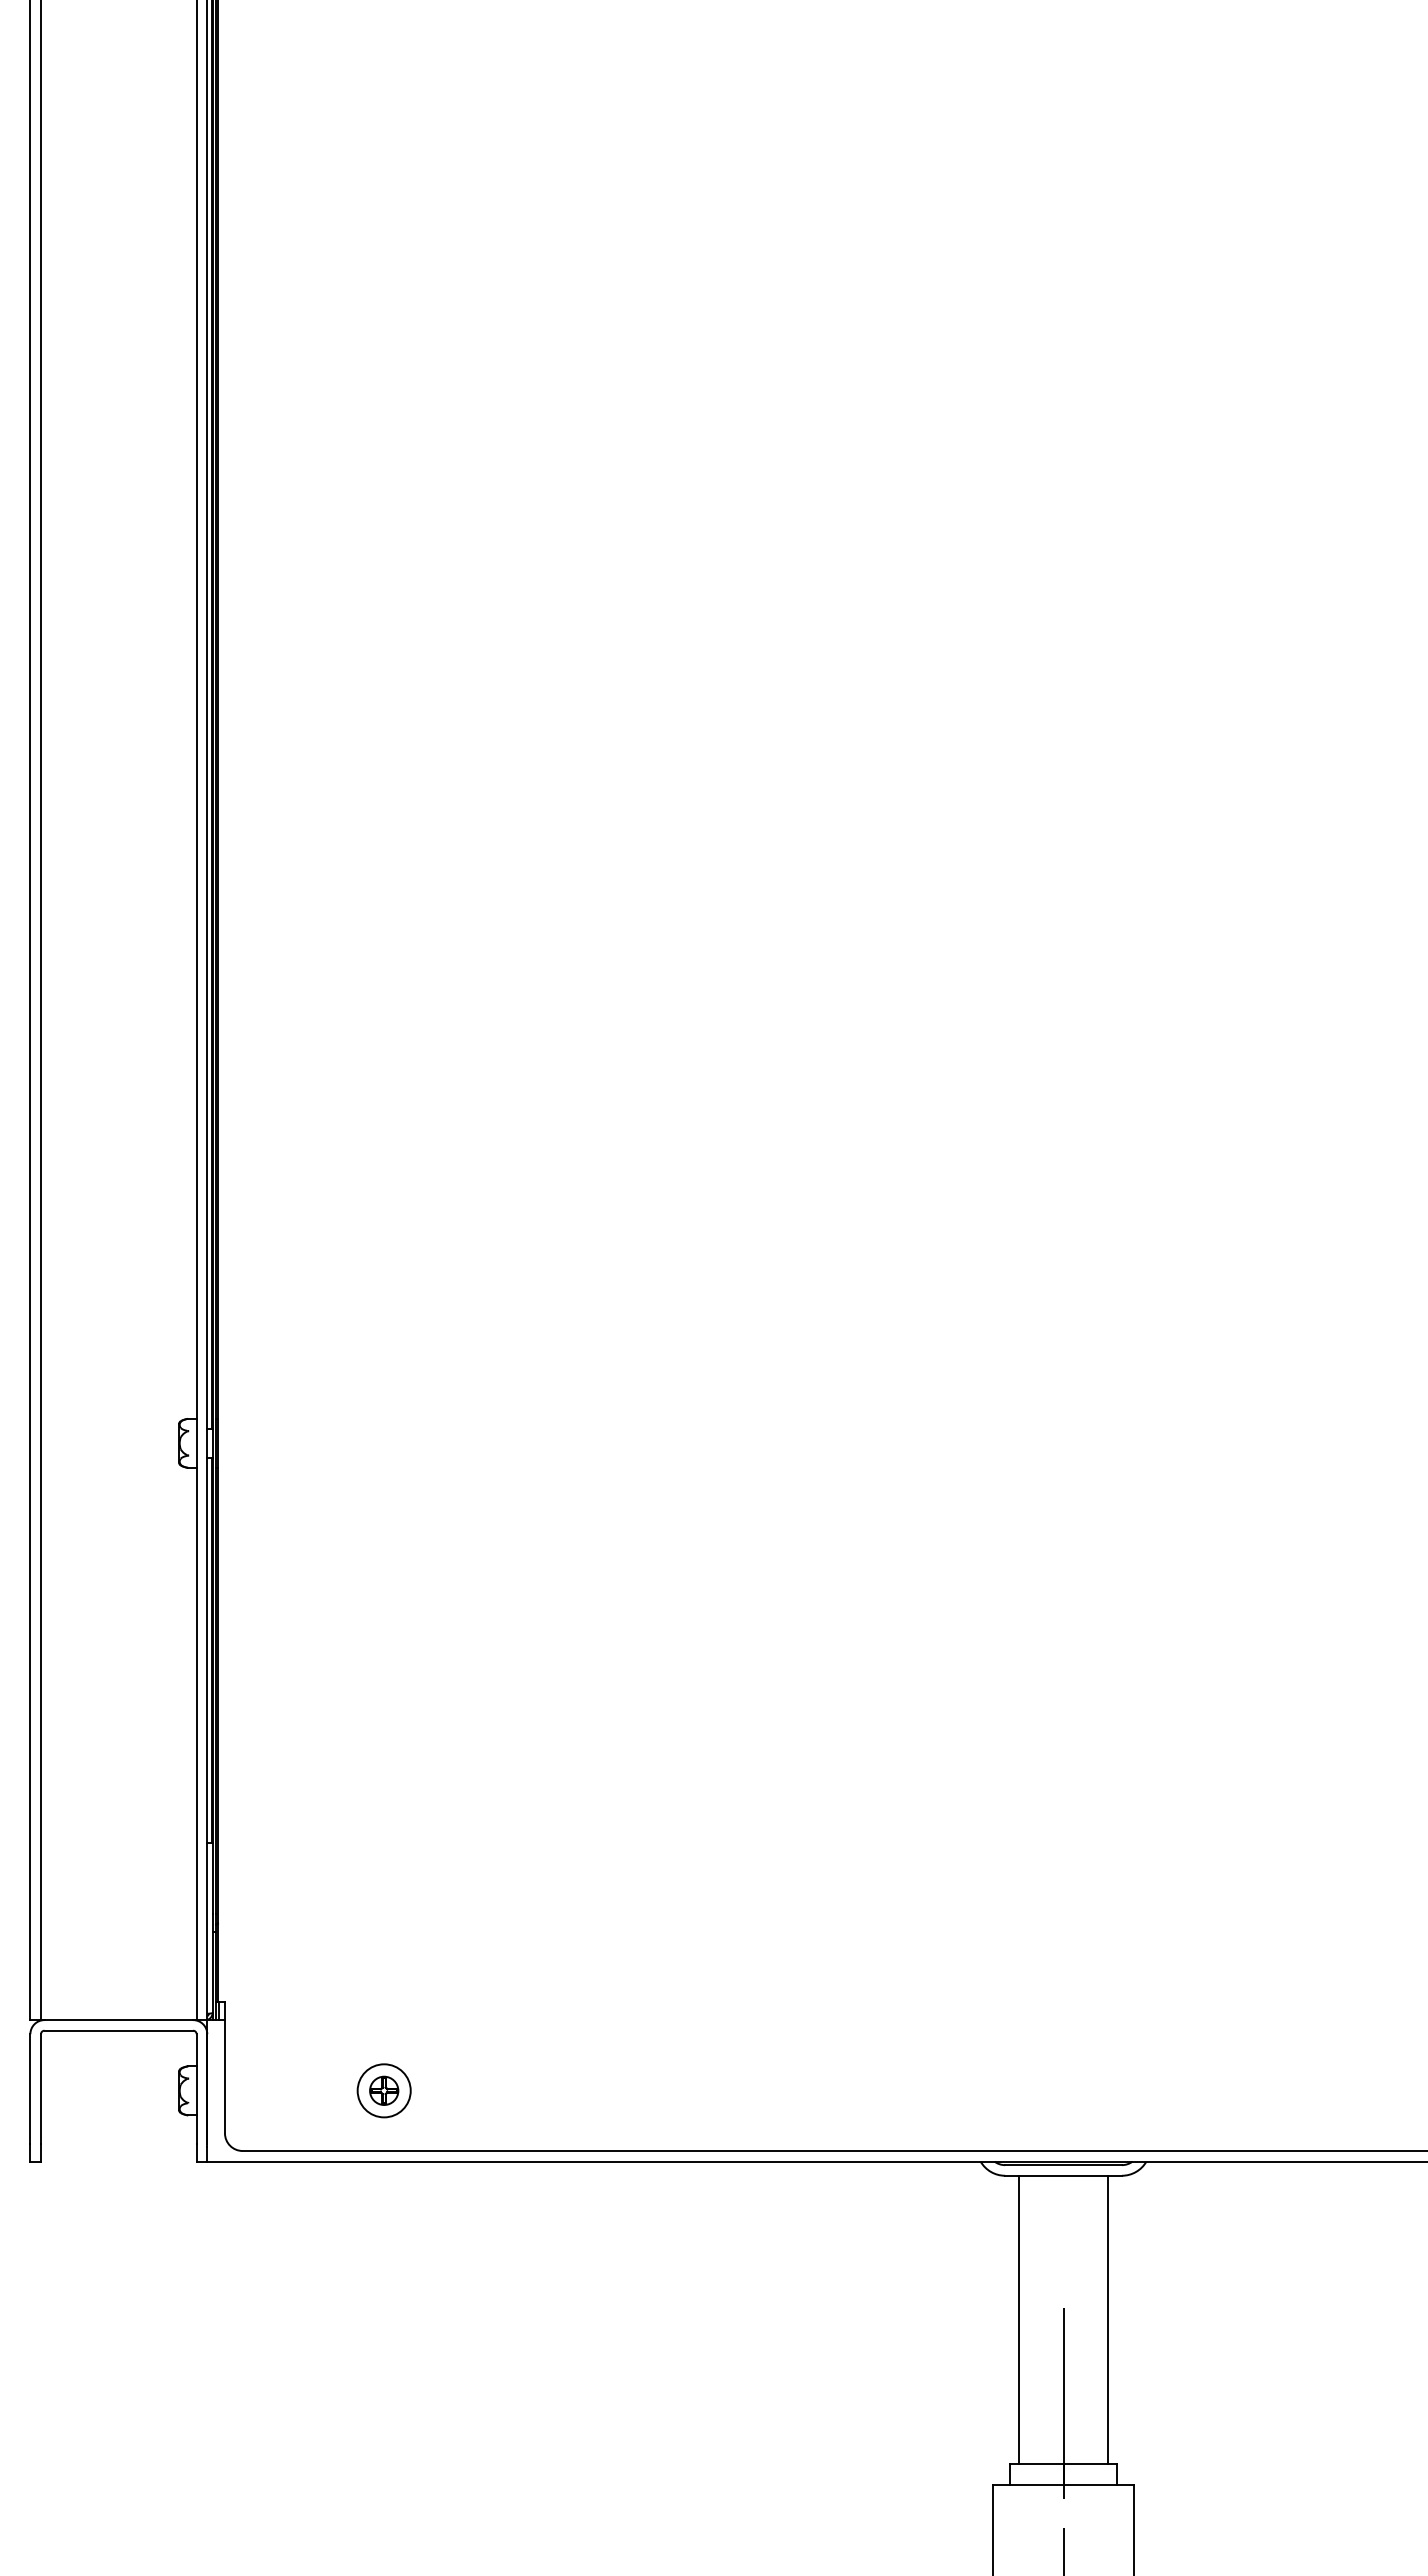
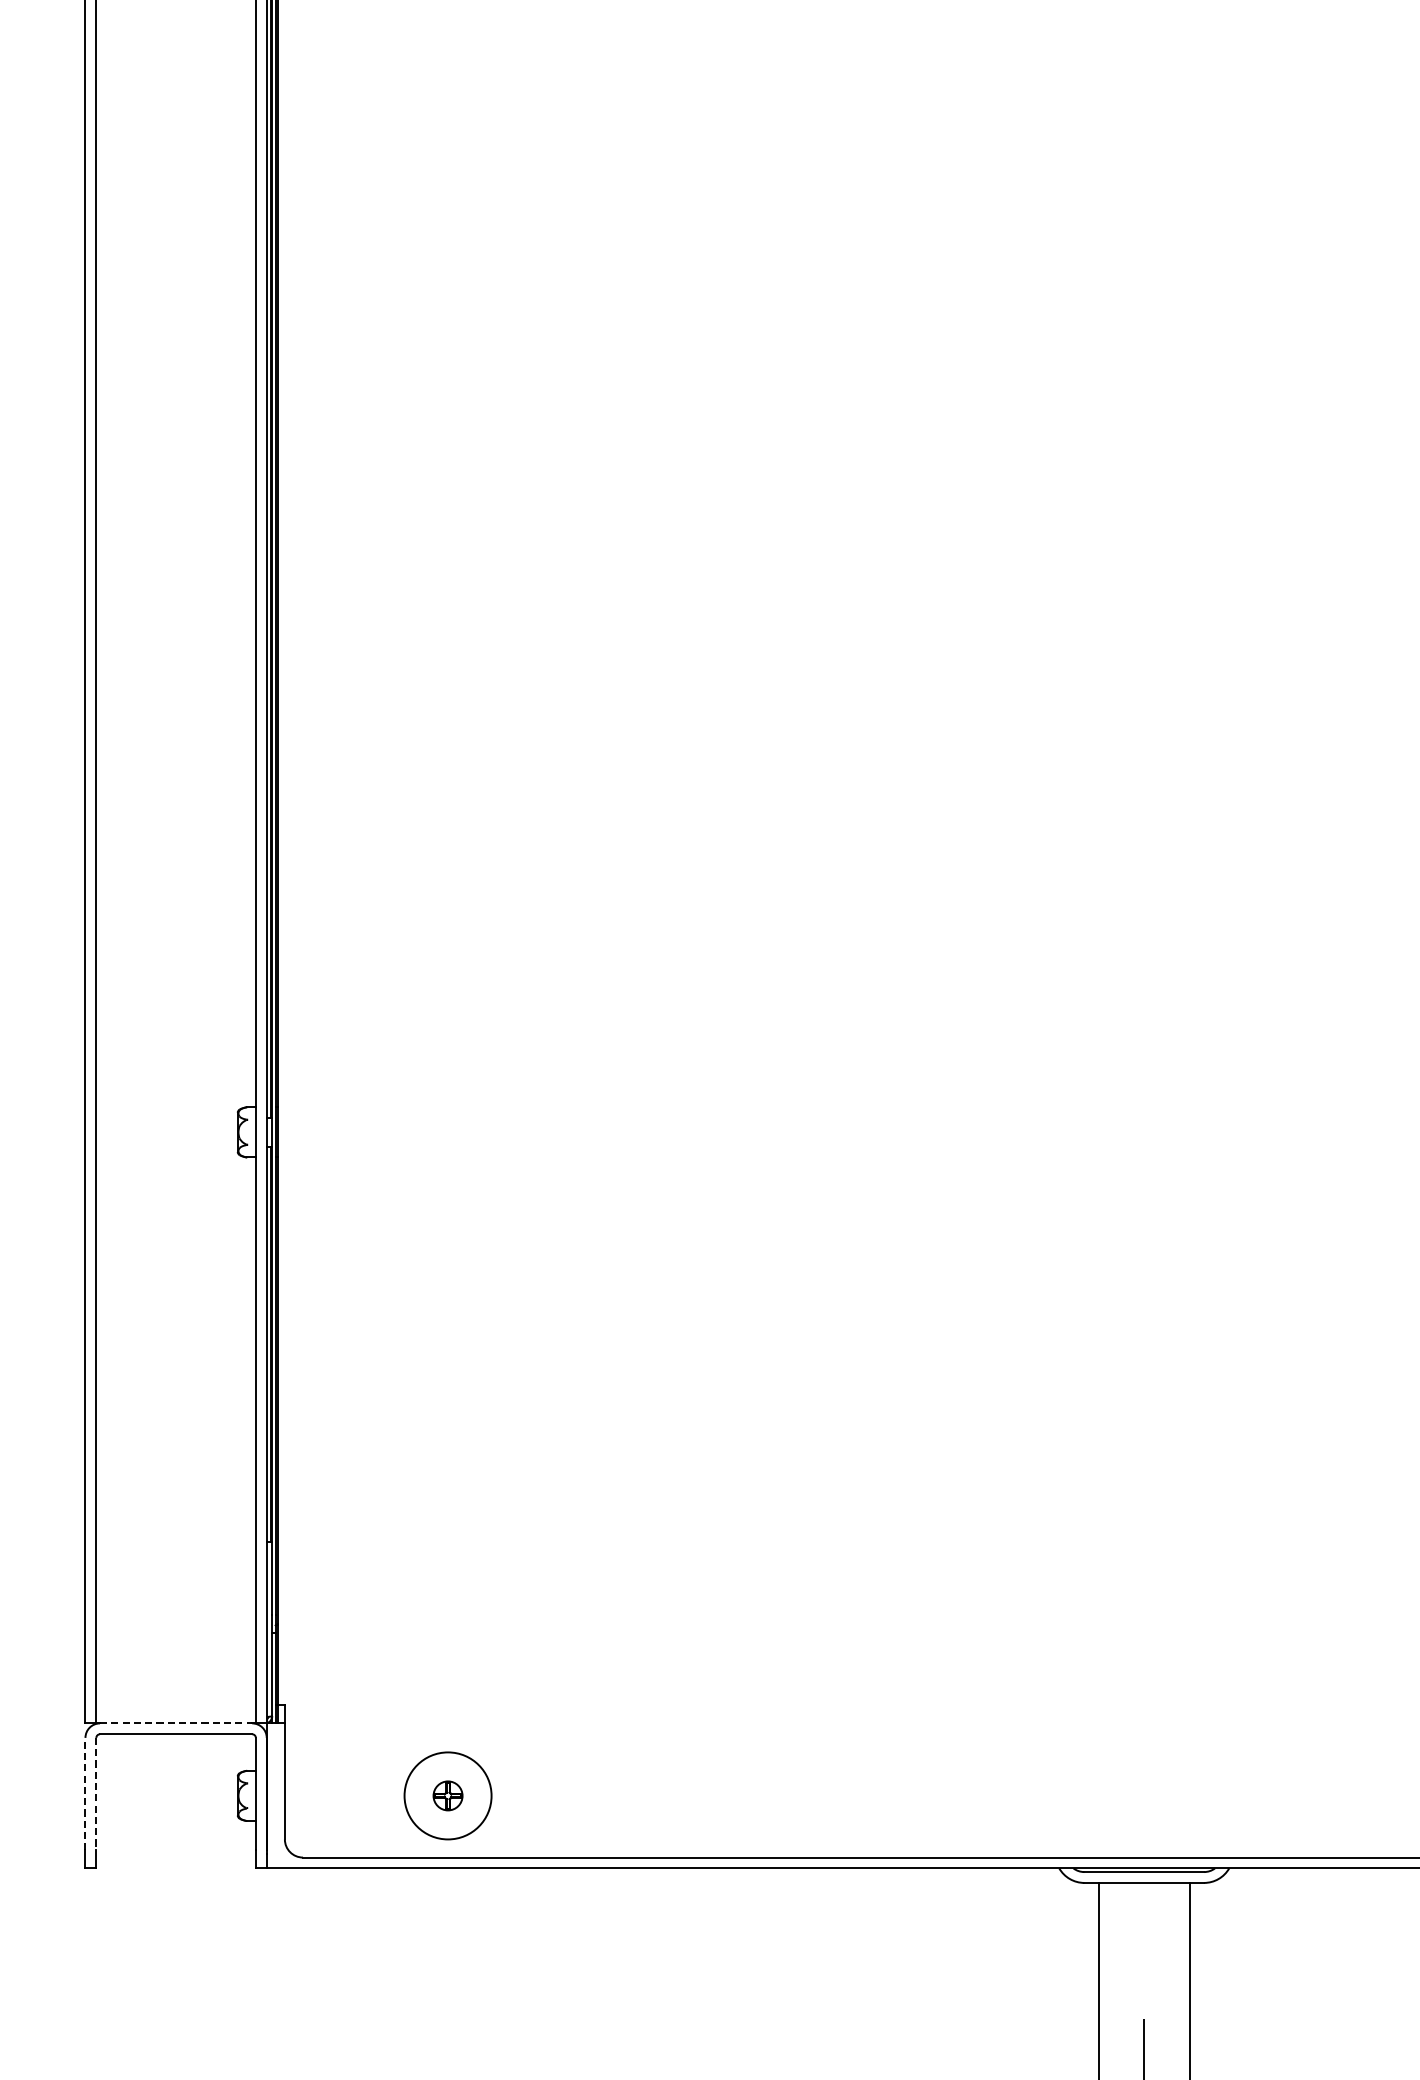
line: (119, 2020) -> (176, 1723), solid -> dashed
line: (30, 2089) -> (85, 1794), solid -> dashed
line: (41, 2089) -> (96, 1794), solid -> dashed
circle: (383, 2090) -> (447, 1795), size x1.6

